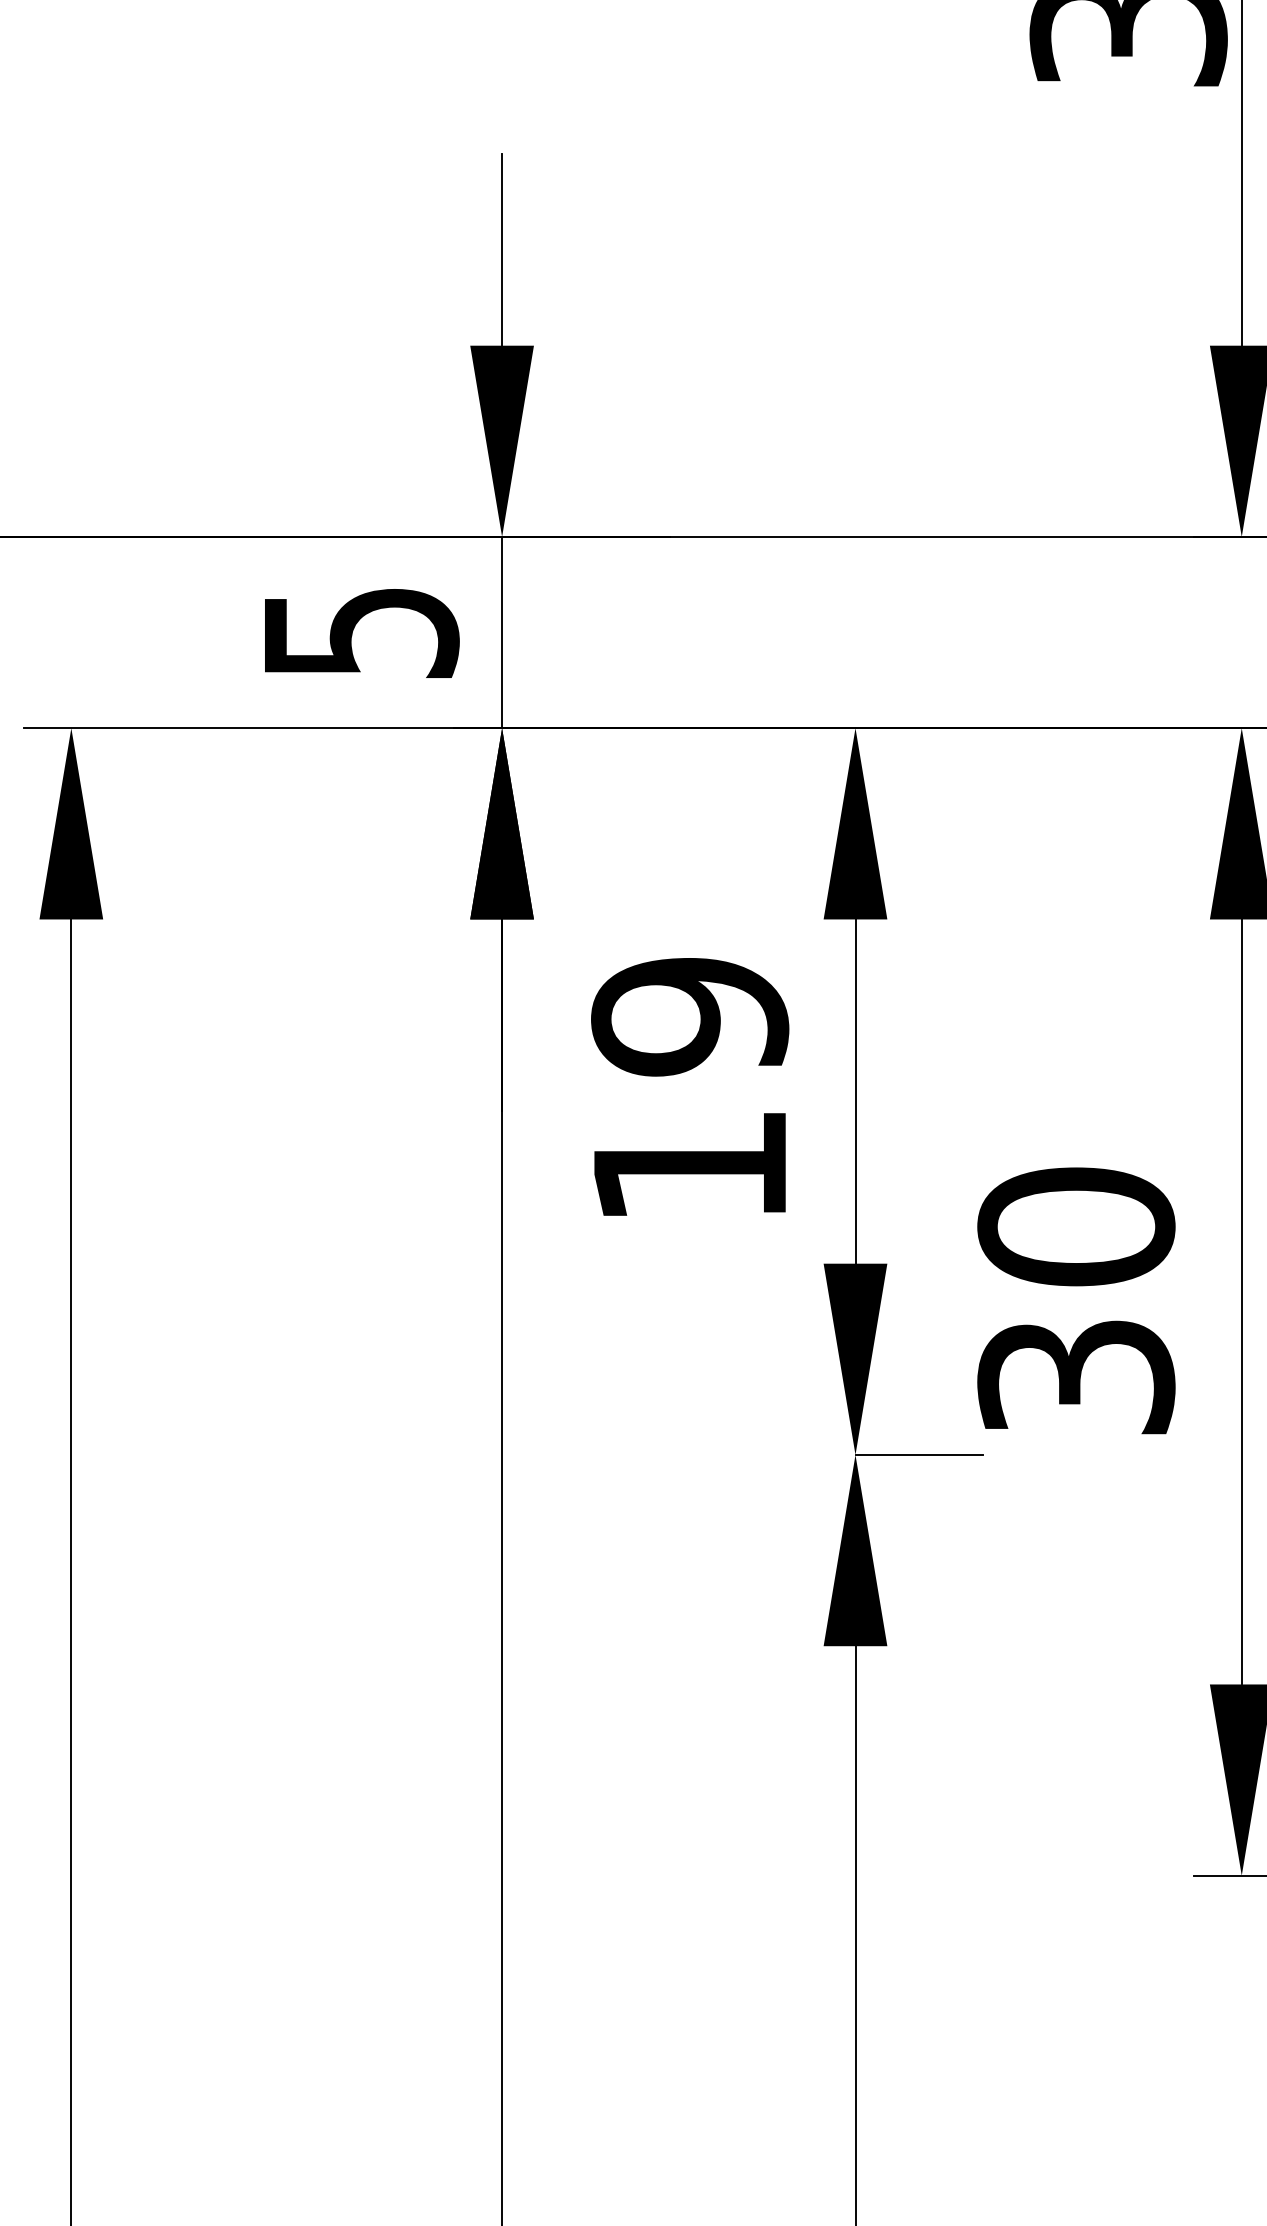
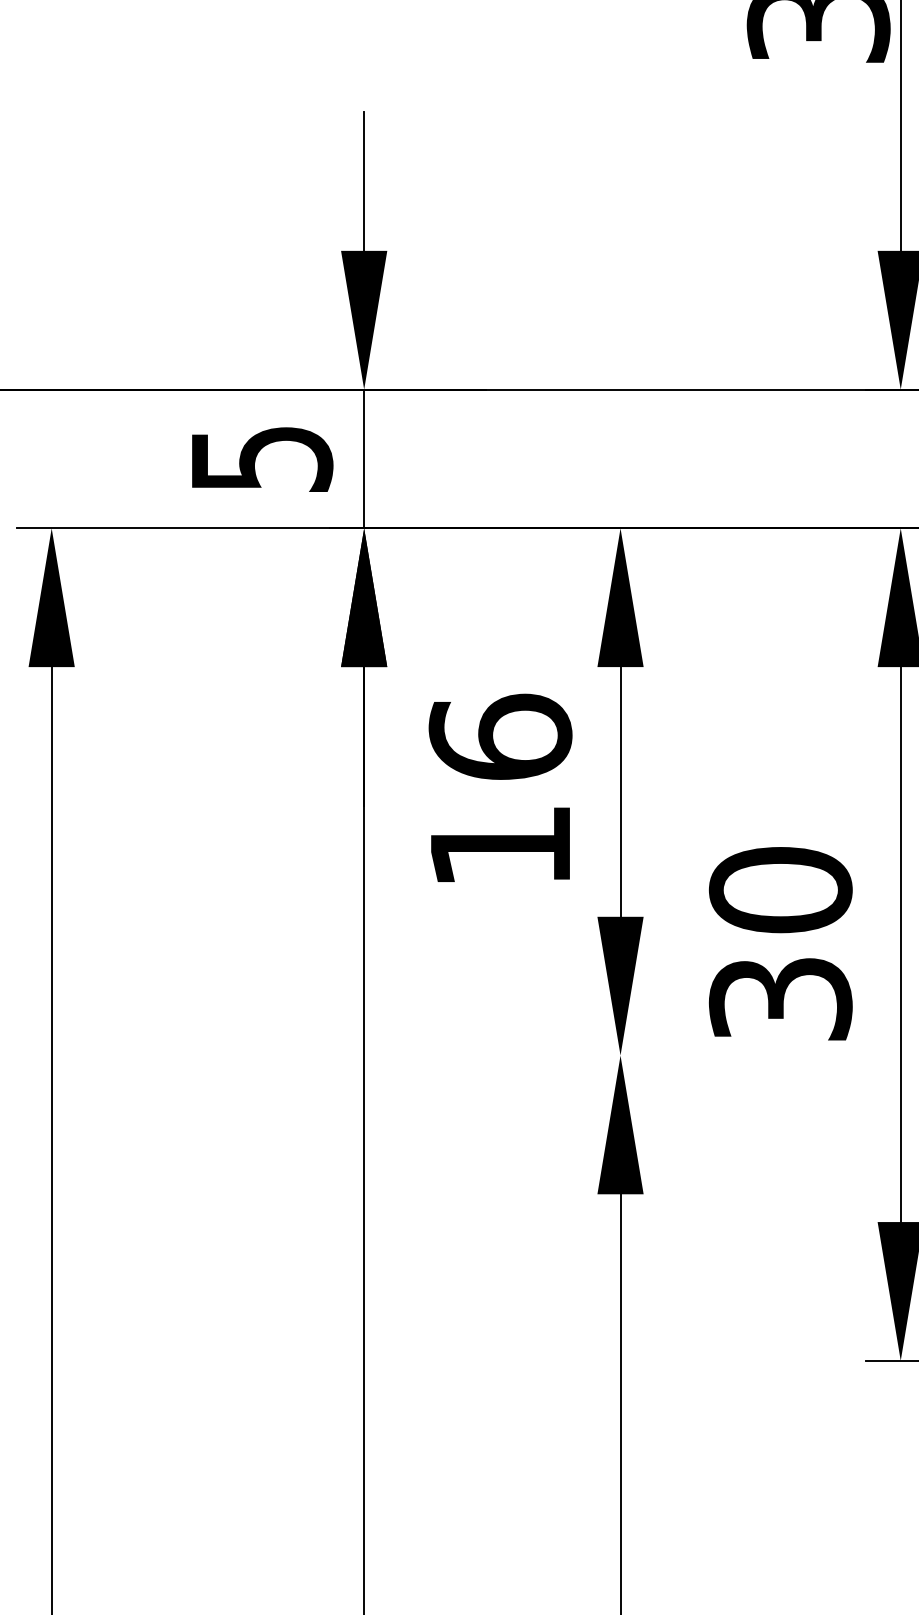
text: (690, 1016) -> (500, 737), 19 -> 16
line: (918, 1454) -> (666, 1055), removed

